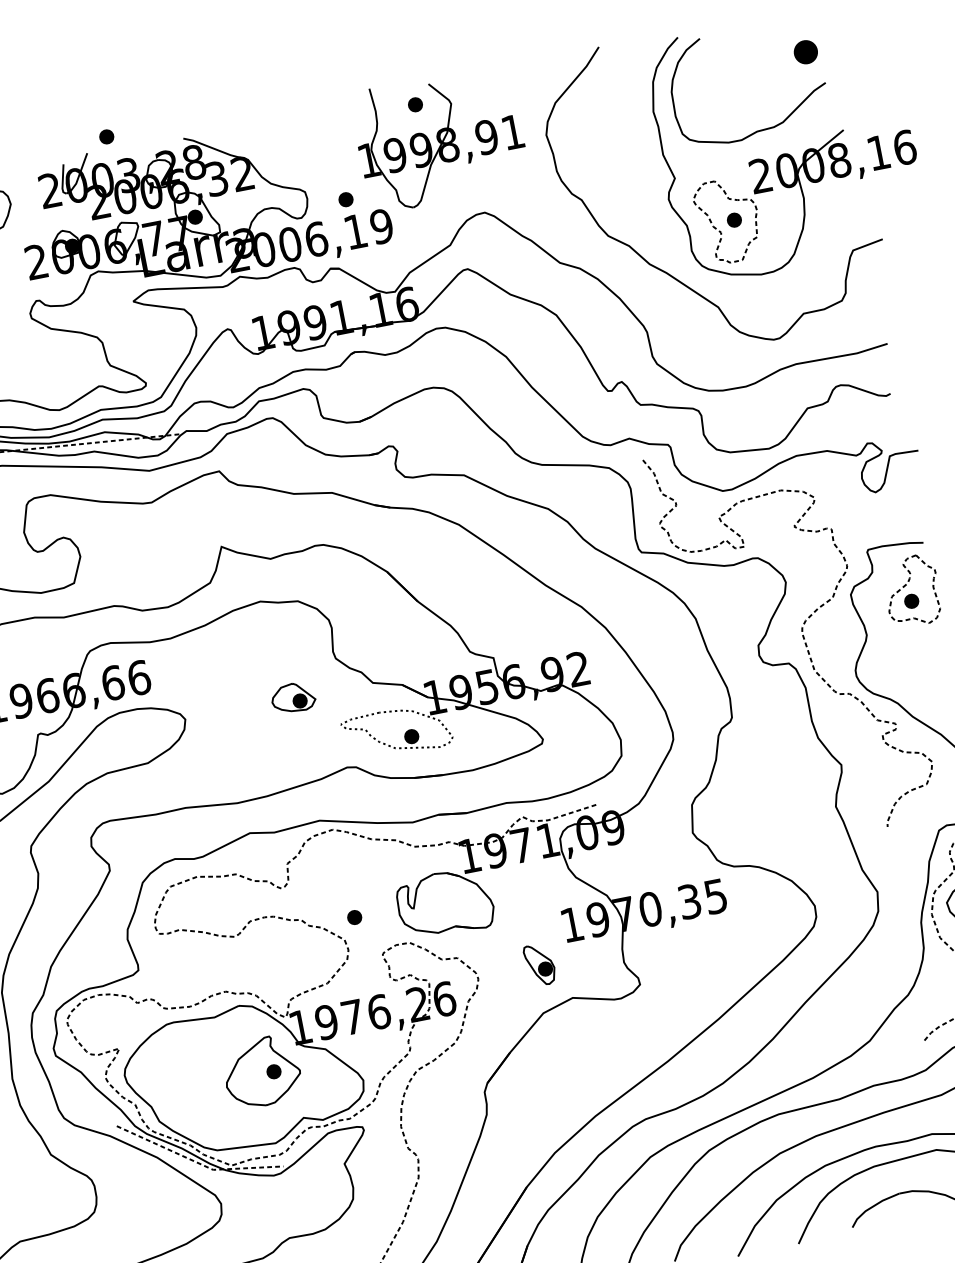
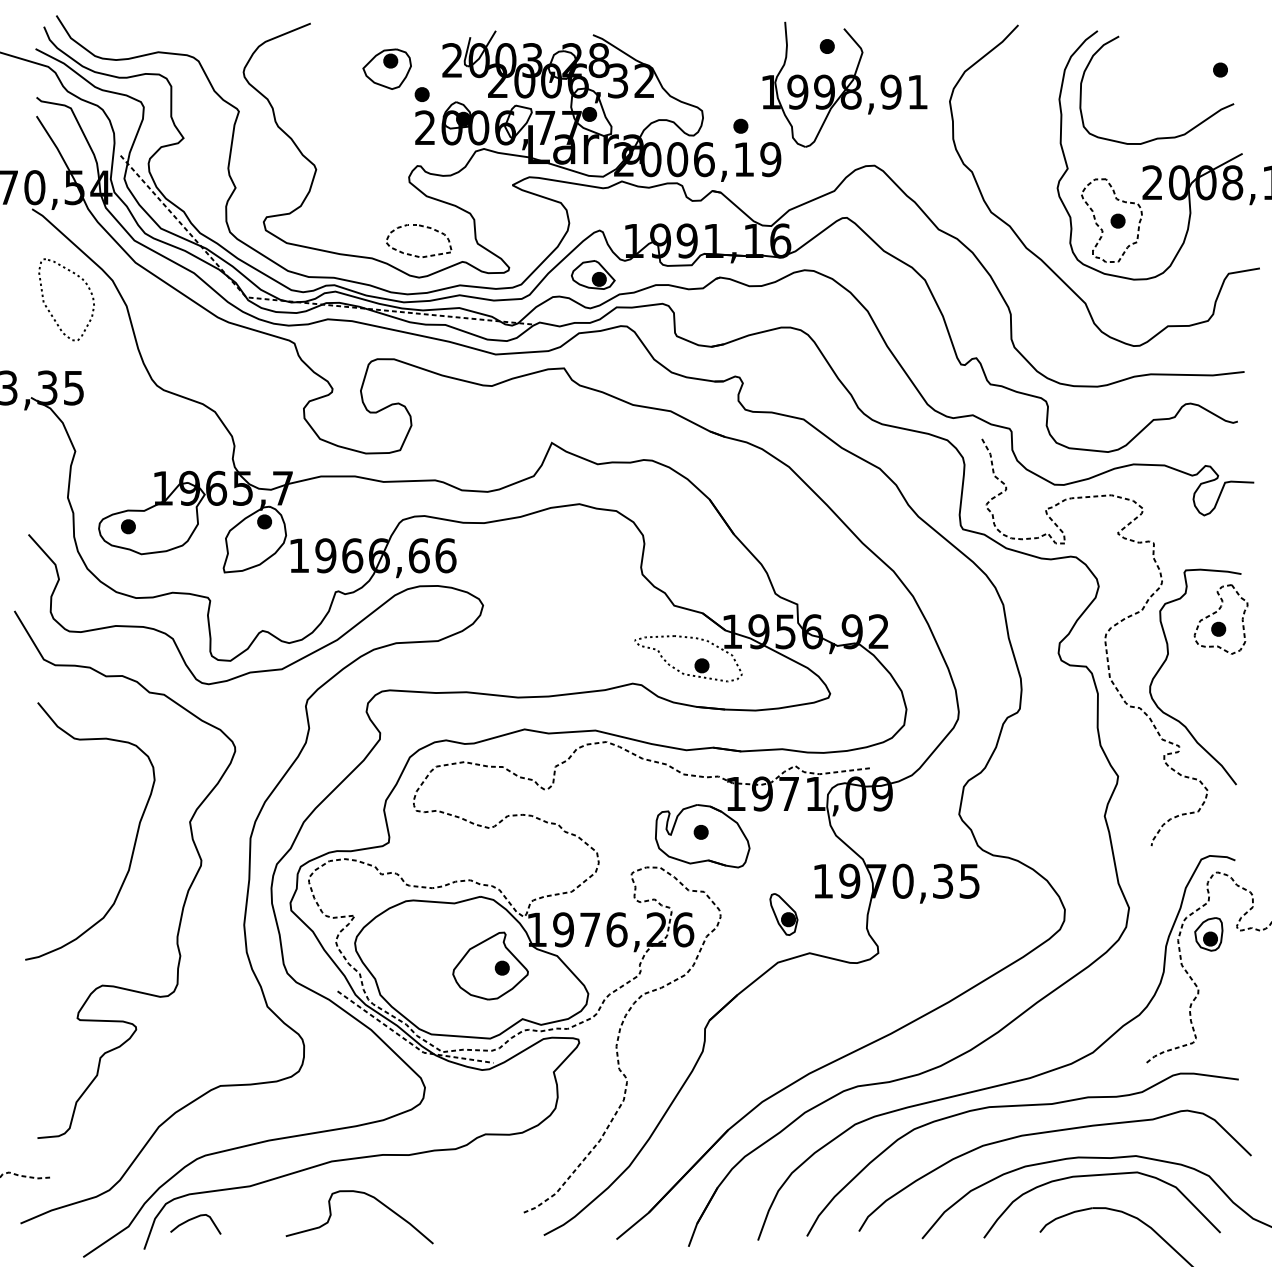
part: (805, 51) -> (1220, 69), size x0.62
part: (106, 136) -> (421, 94), moved
part: (53, 360) -> (422, 227), added
part: (293, 697) -> (593, 274), moved
part: (354, 917) -> (700, 832), moved

